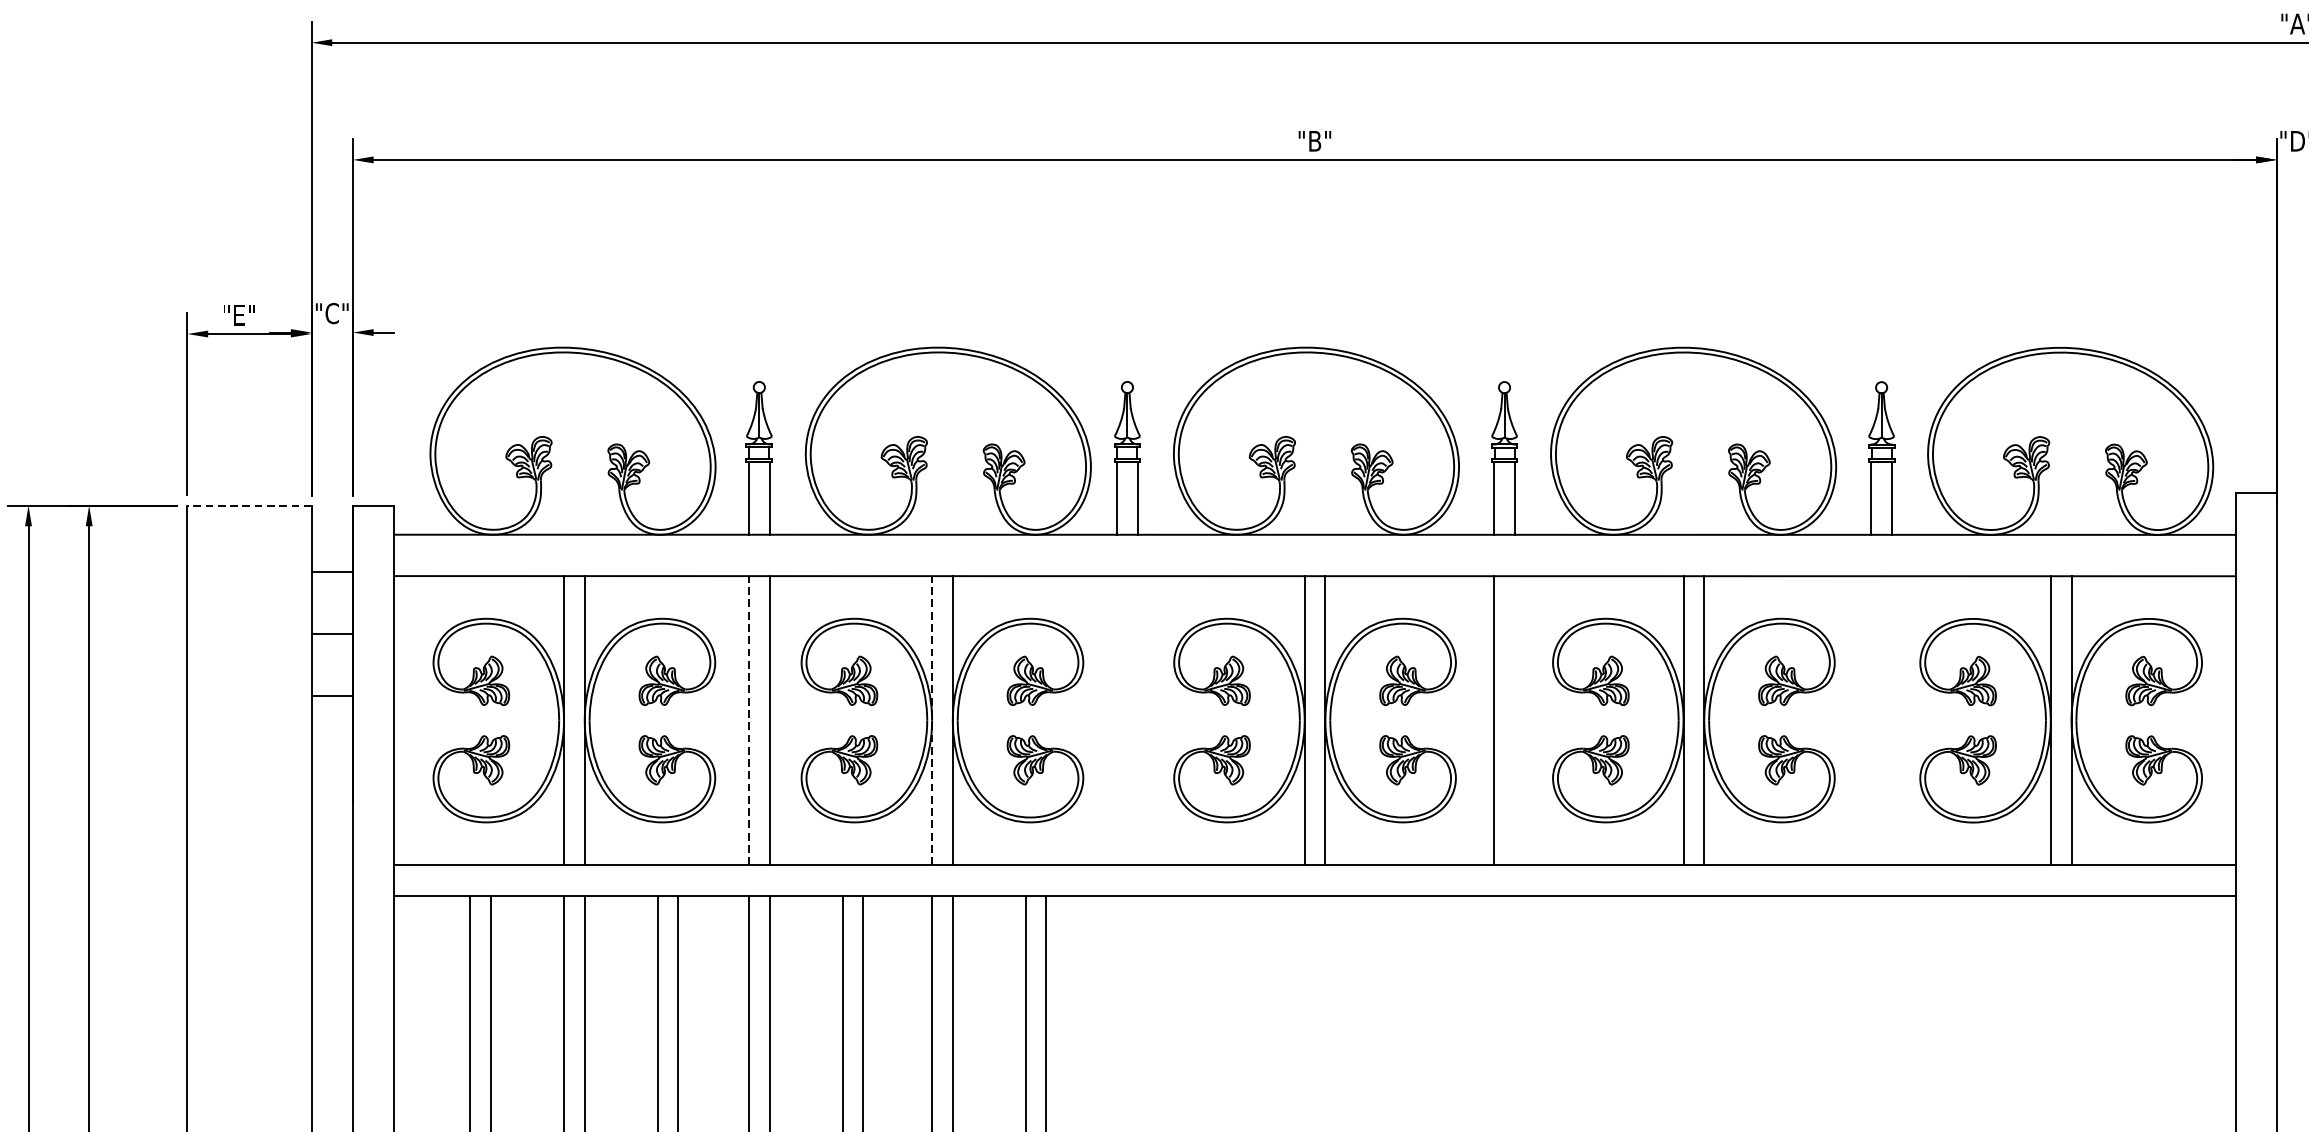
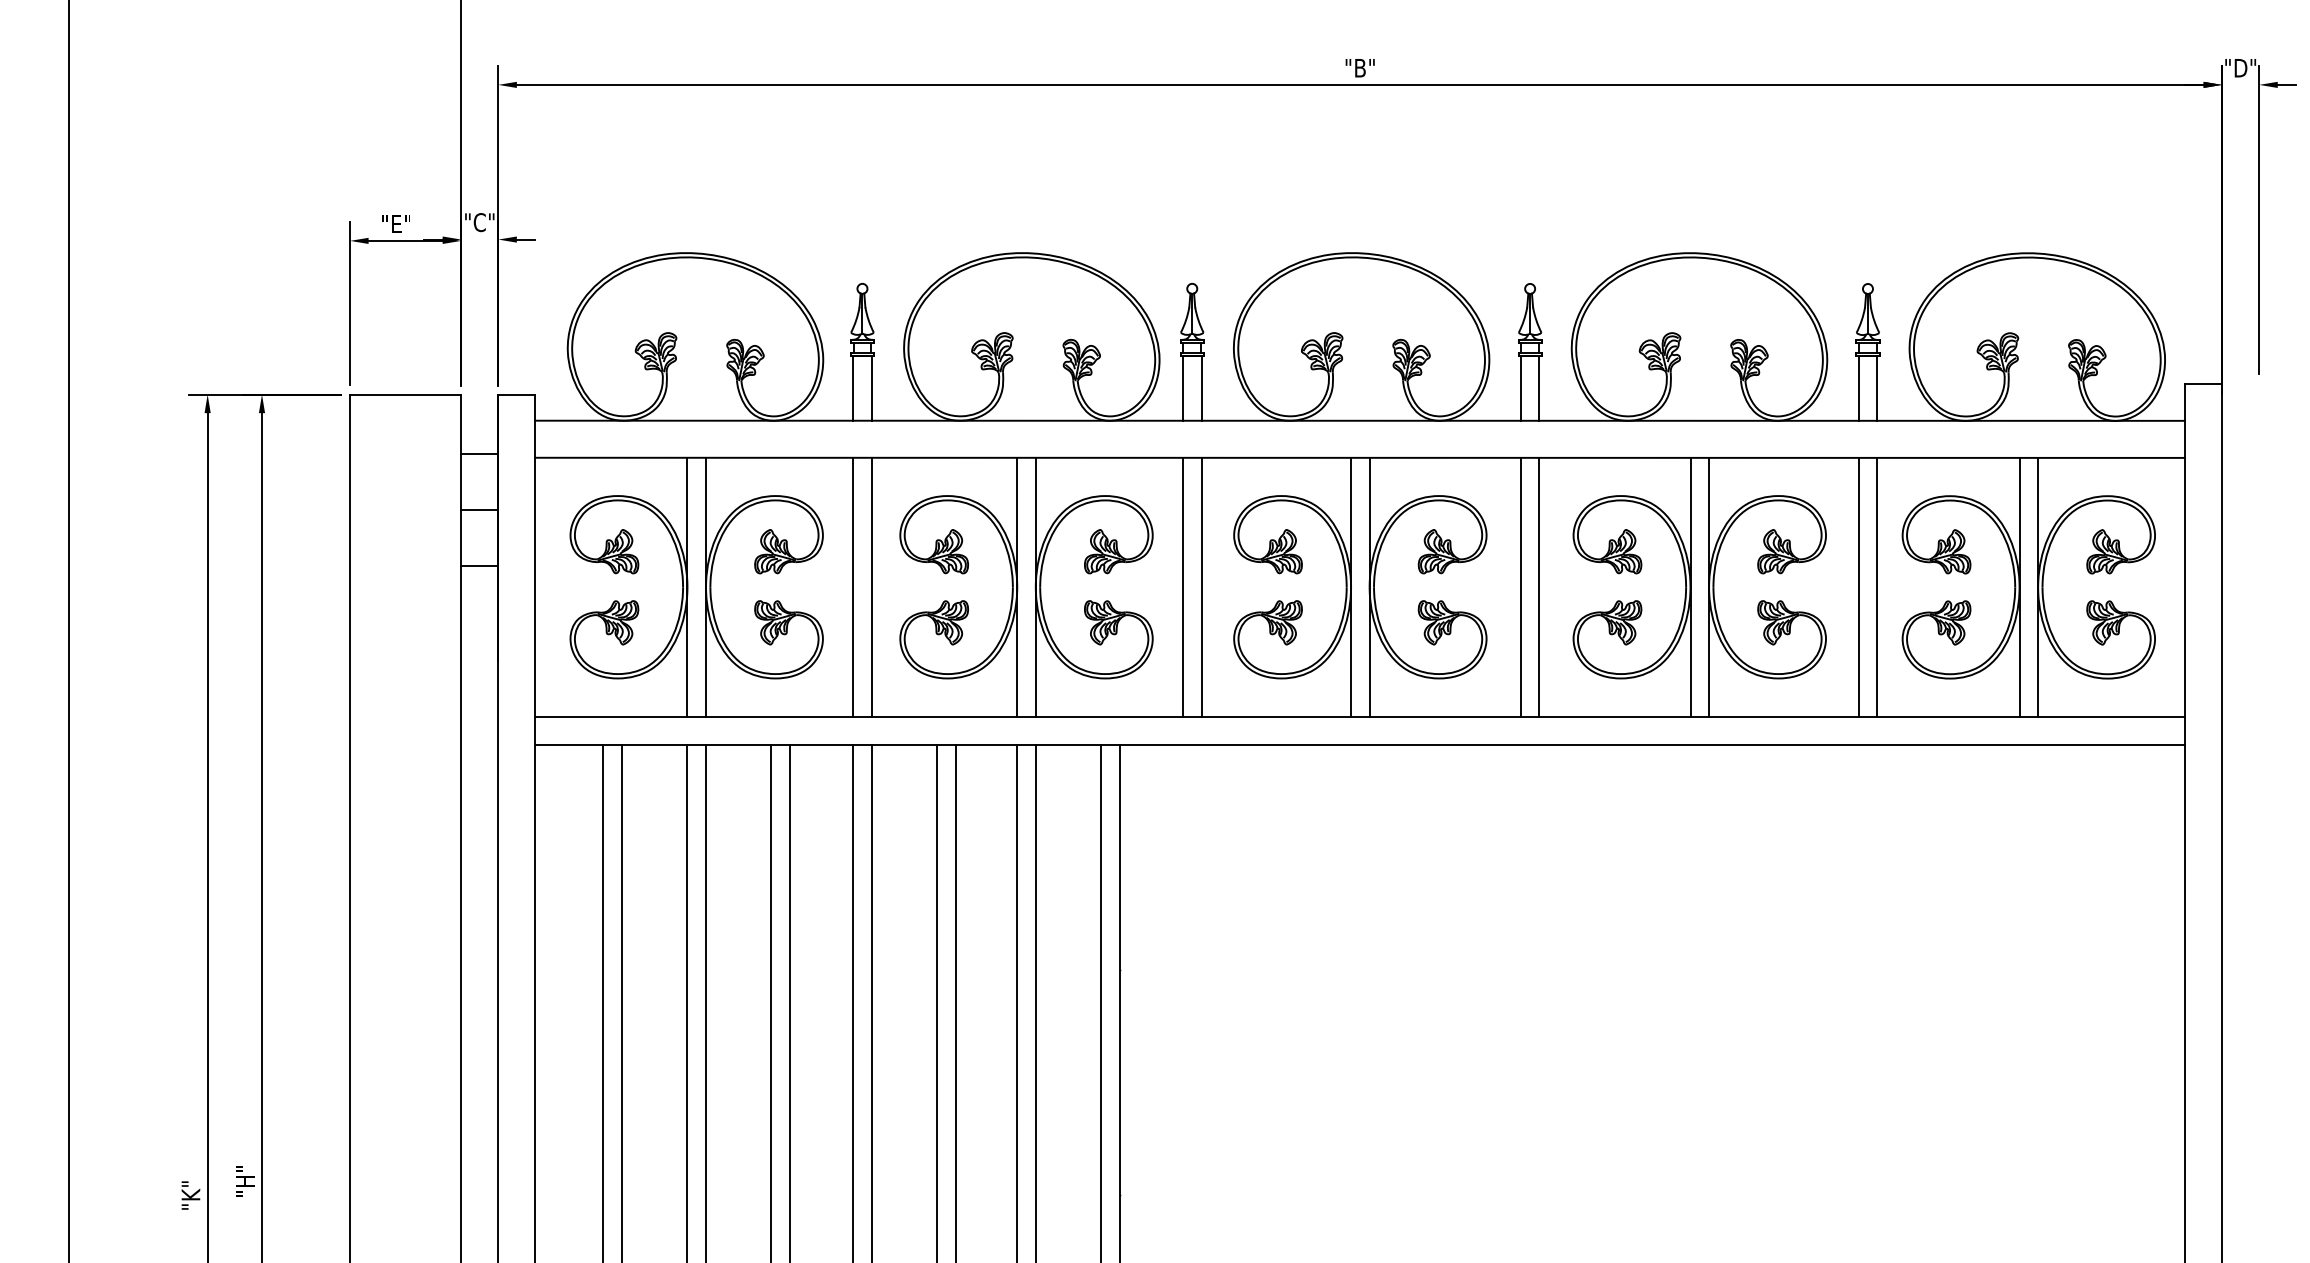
line: (249, 505) -> (405, 394), dashed -> solid
line: (749, 719) -> (853, 586), dashed -> solid
line: (932, 719) -> (1017, 586), dashed -> solid
line: (1117, 719) -> (1183, 586), added
line: (1137, 719) -> (1201, 586), added
line: (1515, 719) -> (1539, 586), added
line: (1871, 719) -> (1858, 586), added
line: (1892, 719) -> (1877, 586), added

